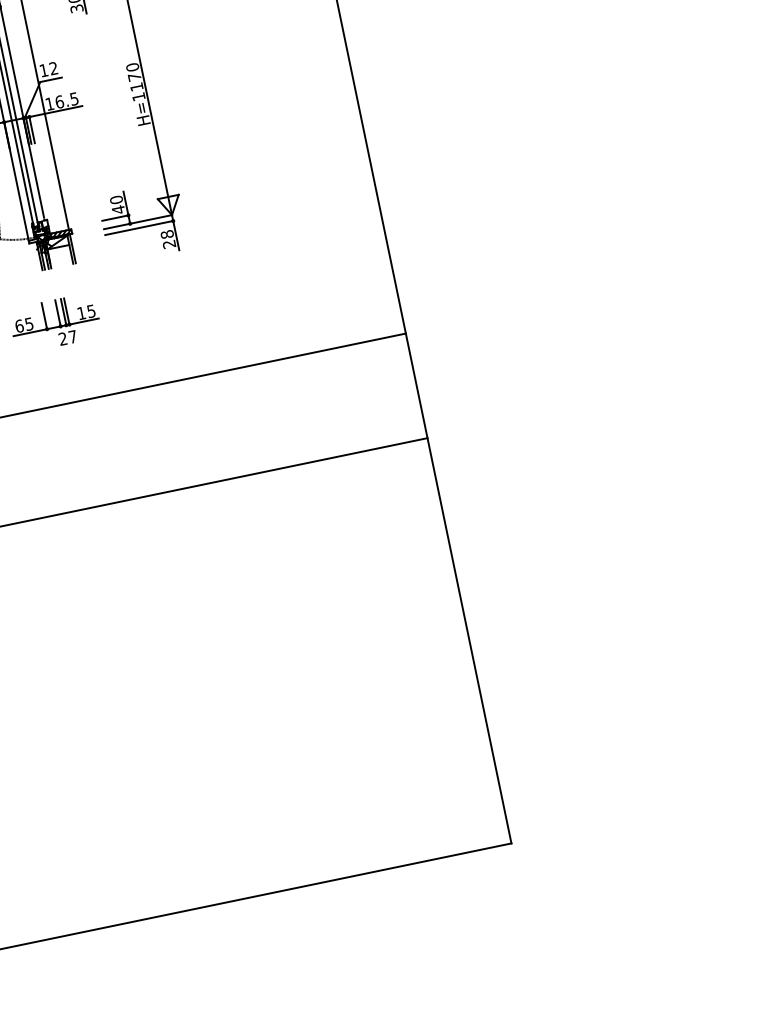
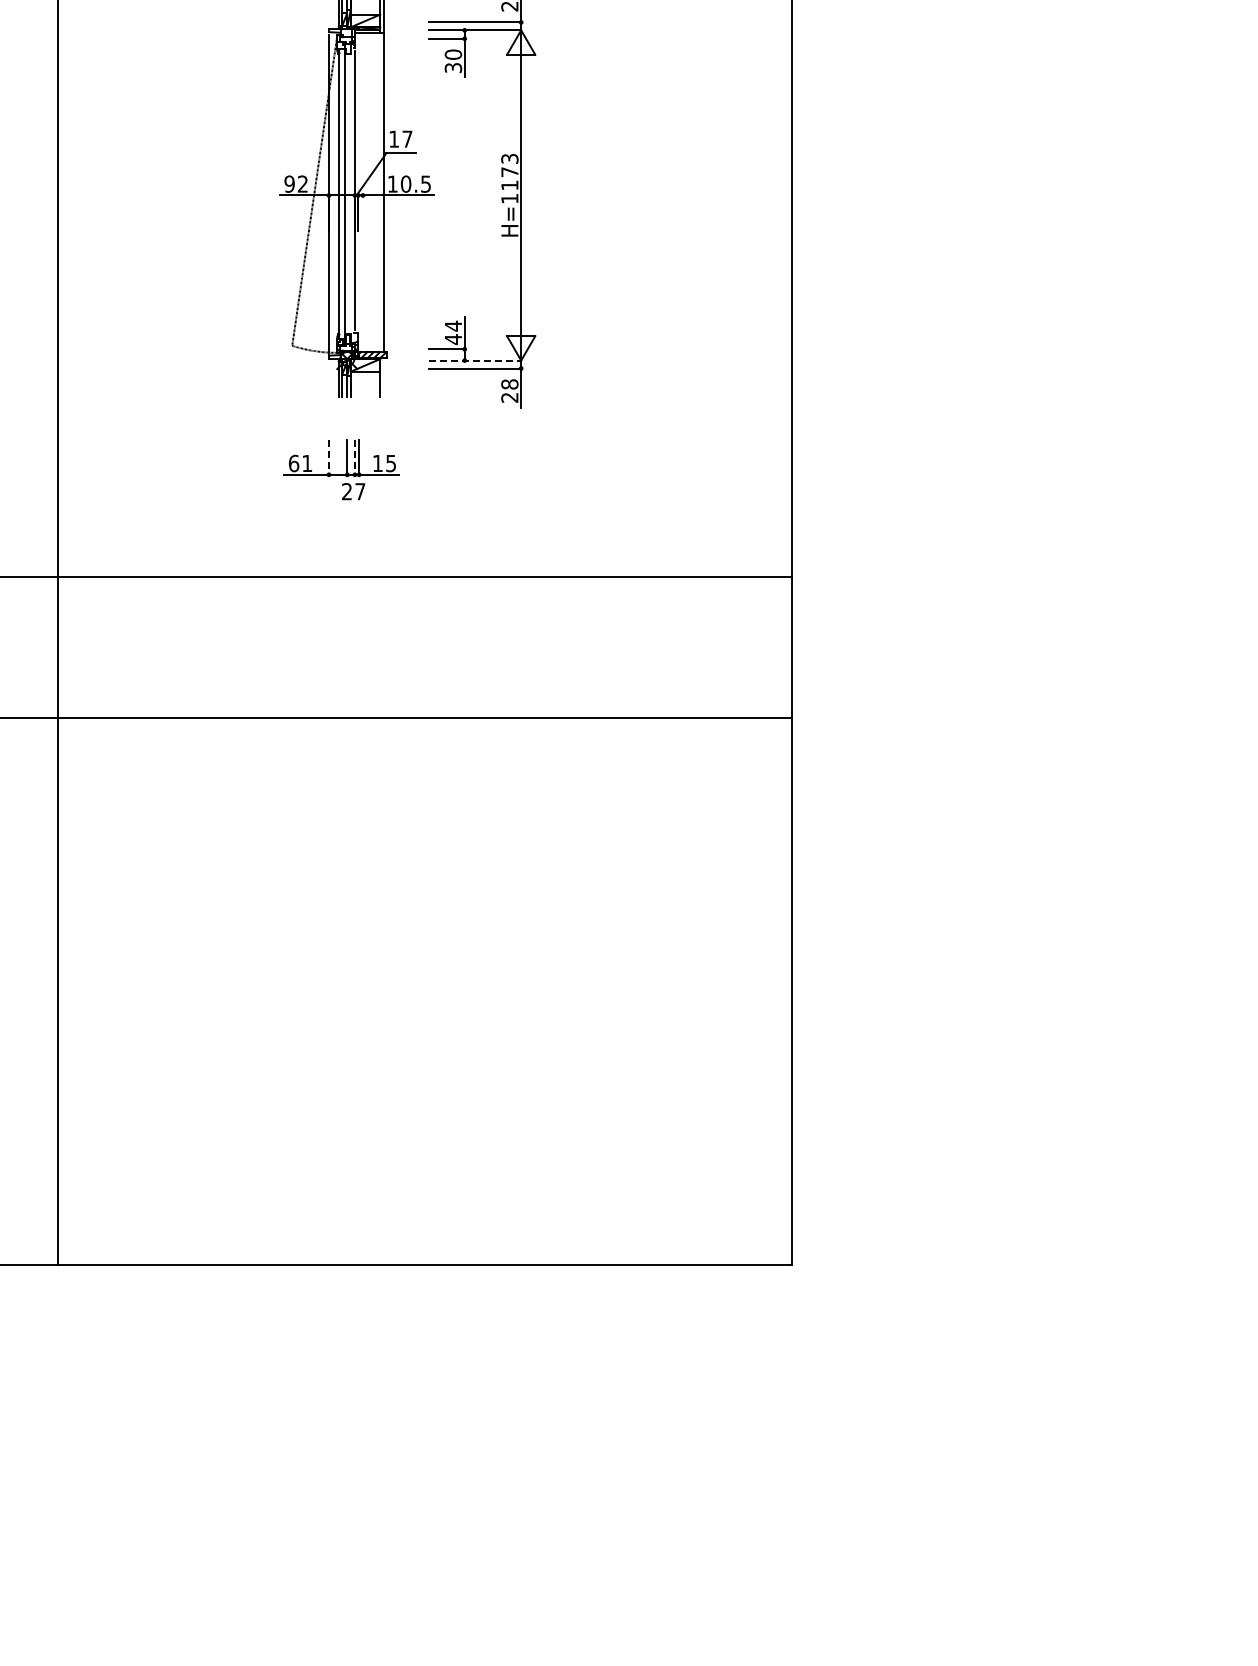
text: (53, 67) -> (407, 138), 12 -> 17
text: (132, 67) -> (509, 158), H=1170 -> H=1173
text: (59, 101) -> (406, 183), 16.5 -> 10.5
line: (31, 129) -> (362, 212), removed
text: (116, 199) -> (453, 325), 40 -> 44
line: (138, 222) -> (475, 360), solid -> dashed
line: (72, 248) -> (383, 377), removed
line: (63, 312) -> (354, 457), solid -> dashed
line: (44, 316) -> (328, 457), solid -> dashed
text: (29, 324) -> (307, 463), 65 -> 61

